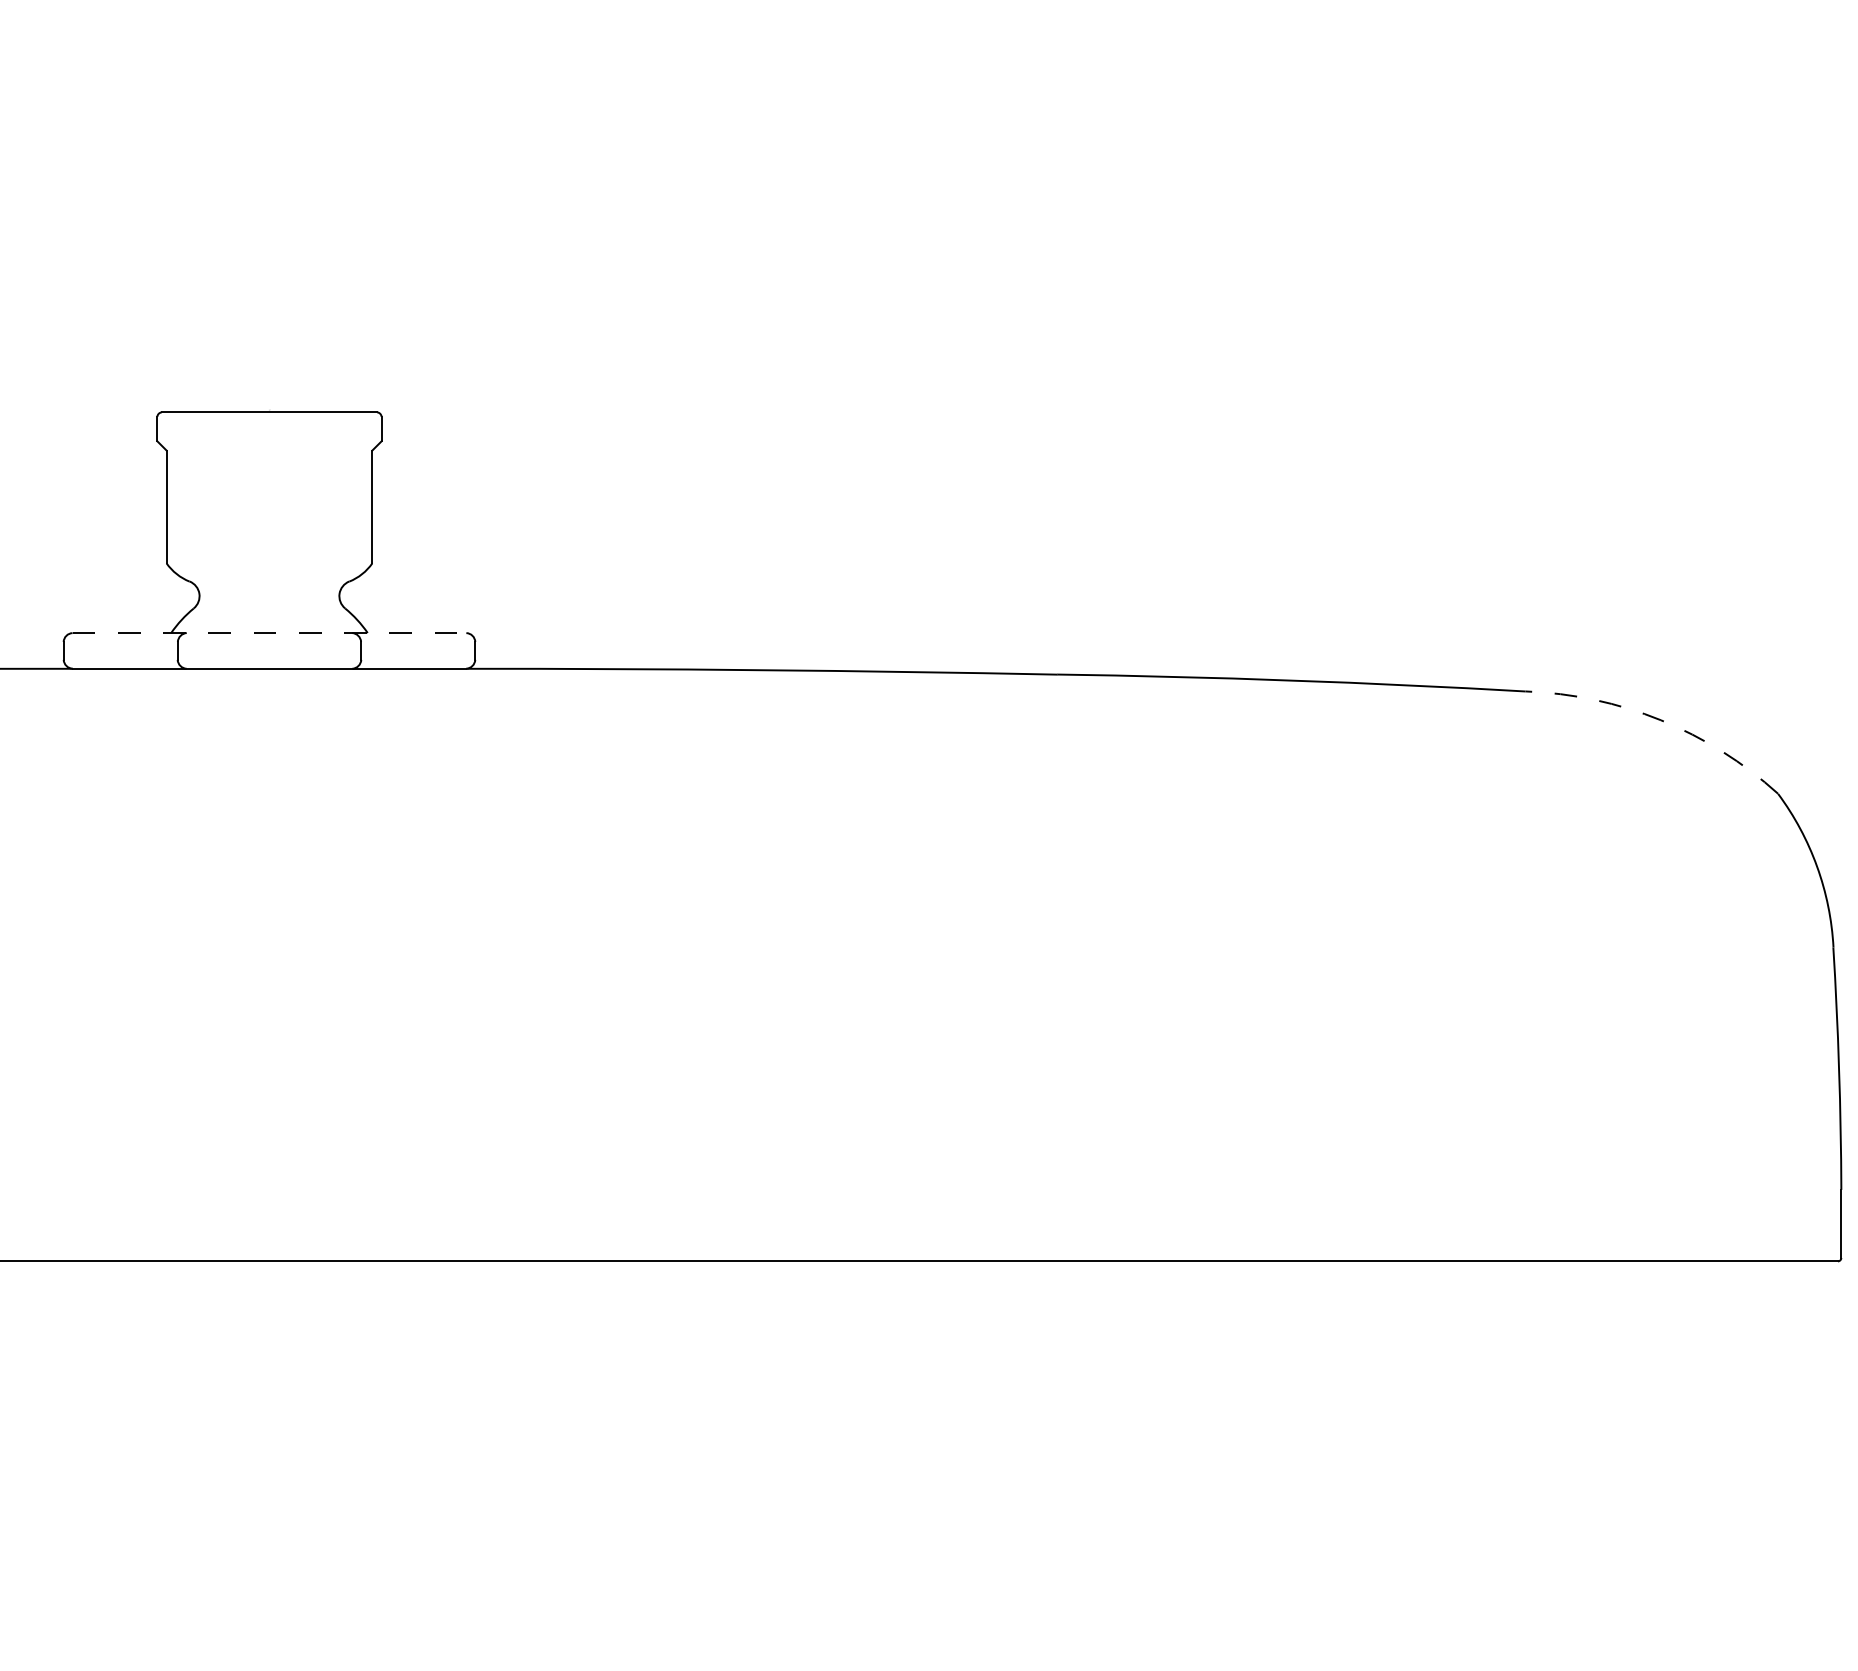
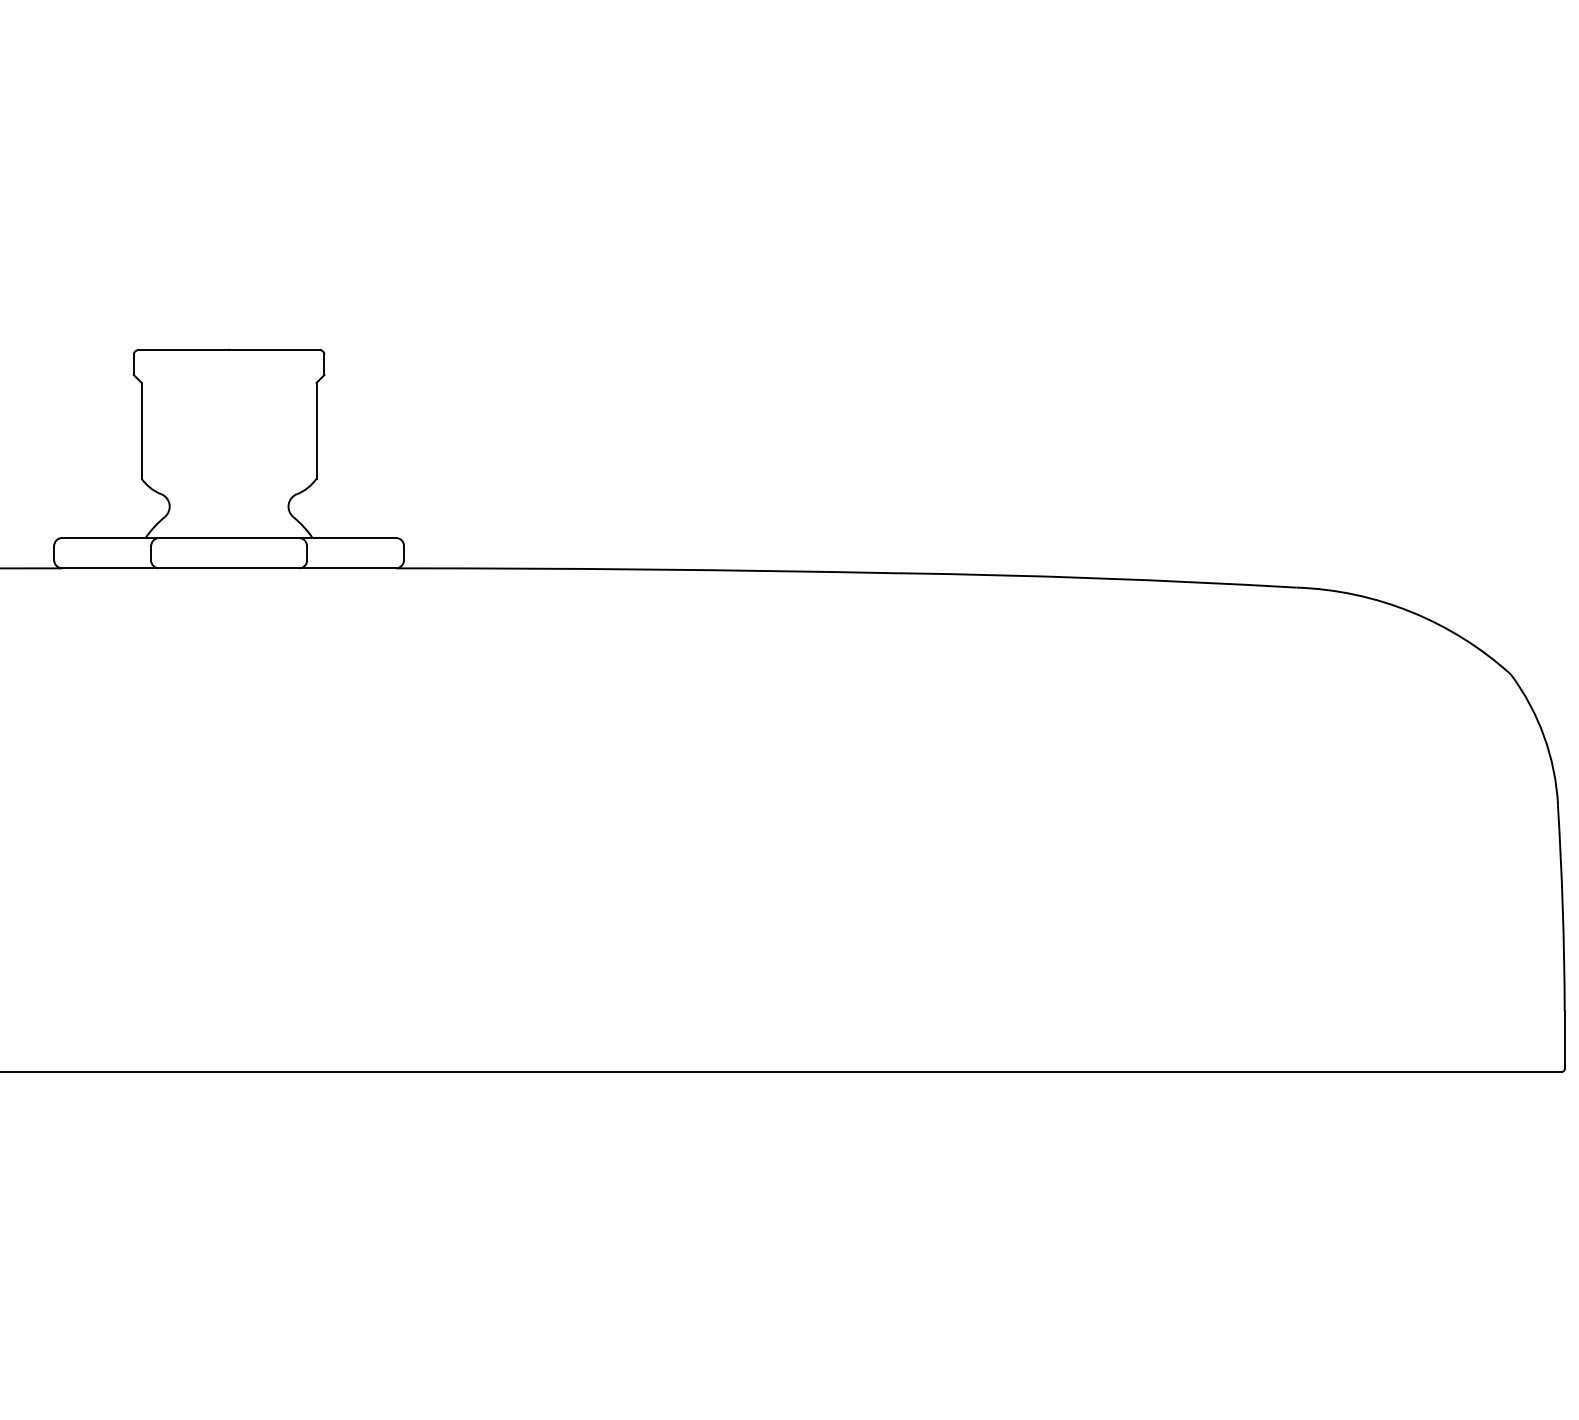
line: (269, 633) -> (229, 538), dashed -> solid
arc: (1660, 720) -> (1411, 612), dashed -> solid

